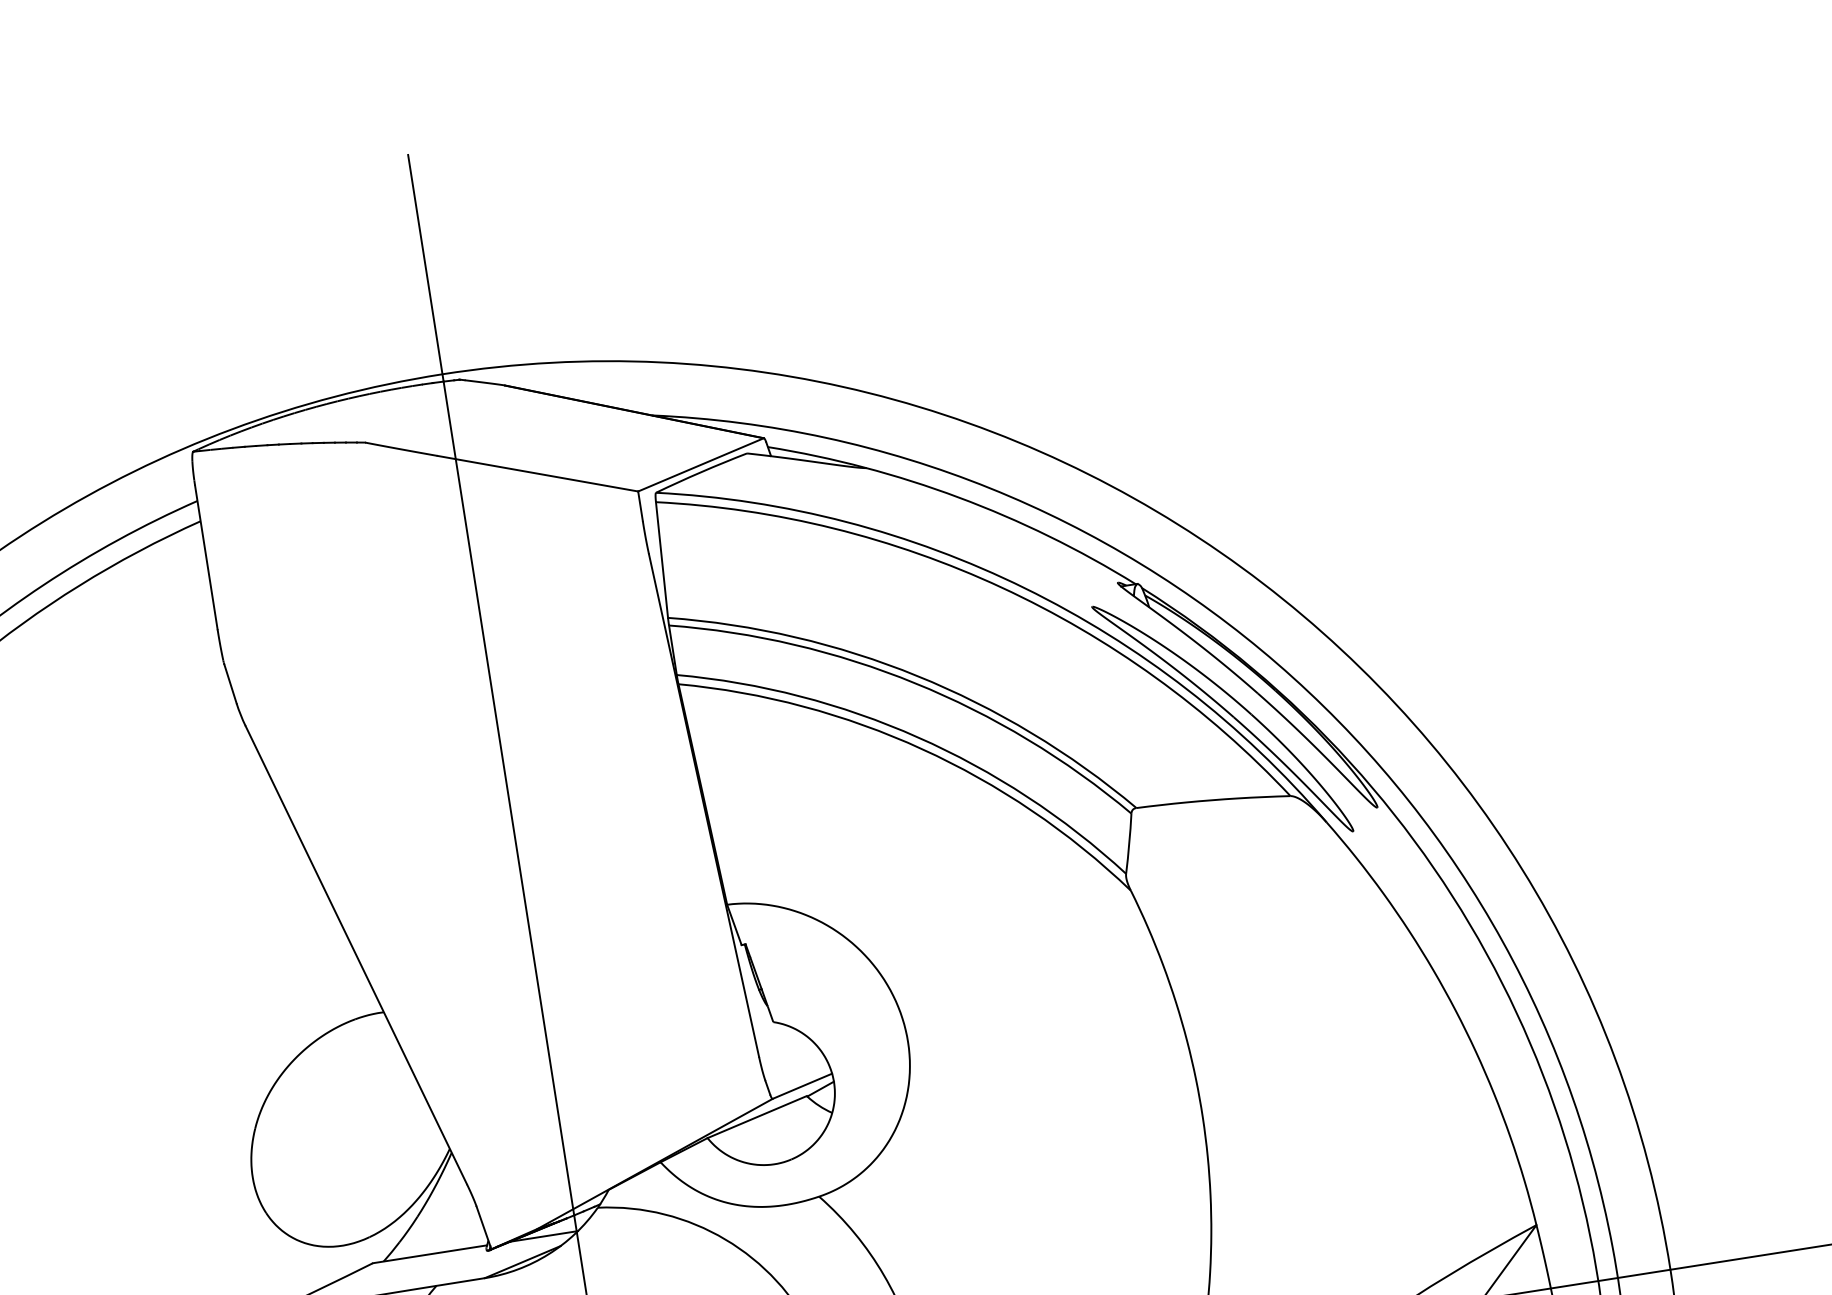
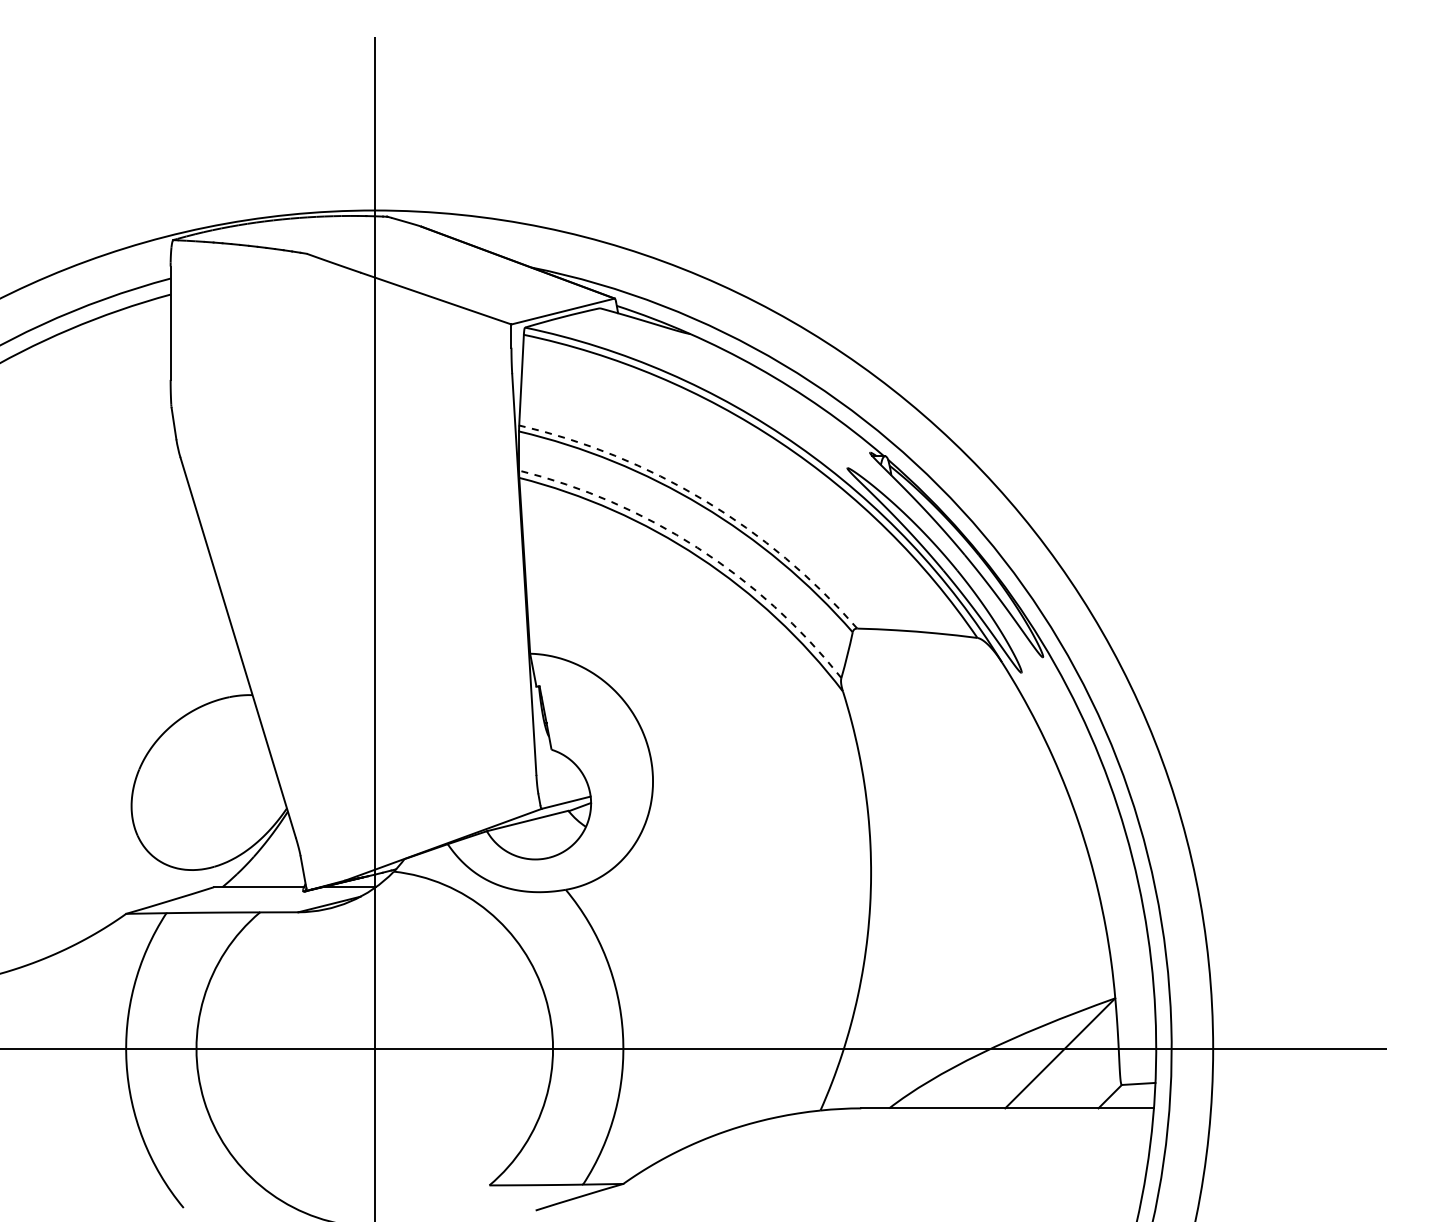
arc: (917, 676) -> (704, 500), solid -> dashed
arc: (918, 737) -> (697, 547), solid -> dashed

